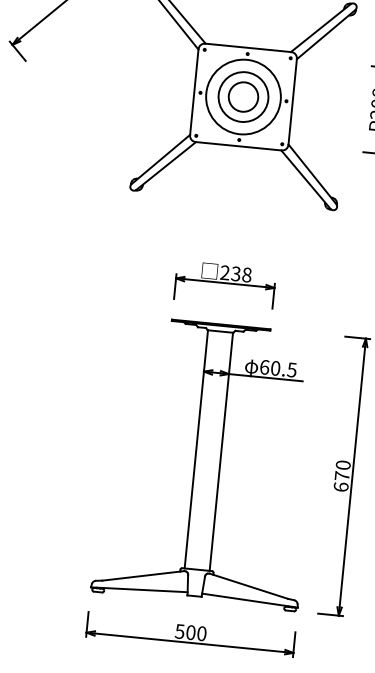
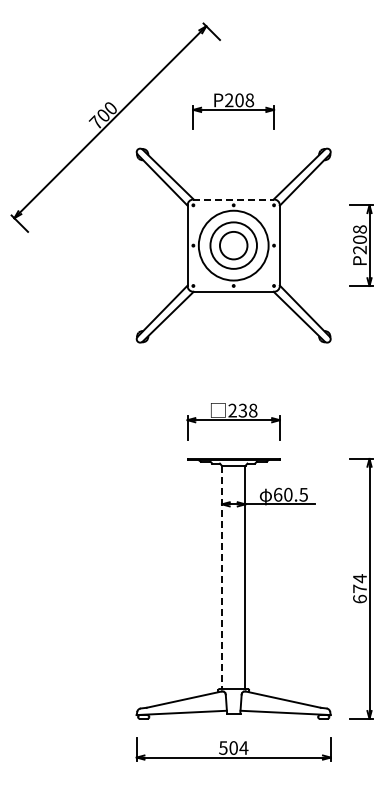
line: (249, 47) -> (234, 199), solid -> dashed
line: (195, 449) -> (221, 577), solid -> dashed
text: (342, 465) -> (359, 578), 670 -> 674
text: (201, 633) -> (243, 747), 500 -> 504

